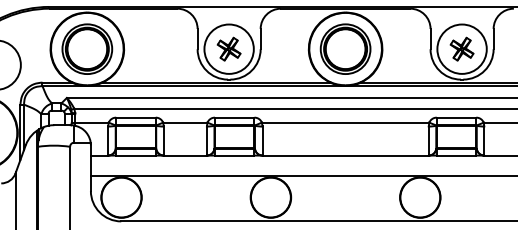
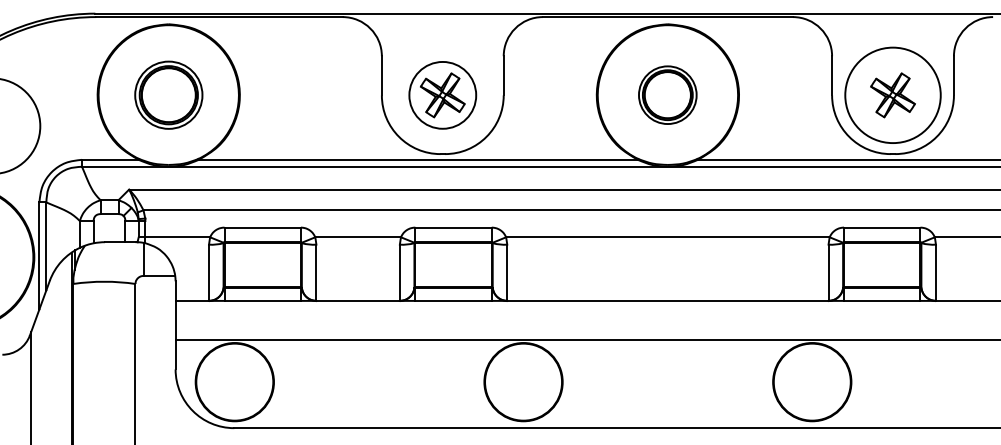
part: (87, 48) -> (169, 93), size x0.7
circle: (228, 48) -> (441, 93), size x0.7
part: (345, 48) -> (667, 93), size x0.6

